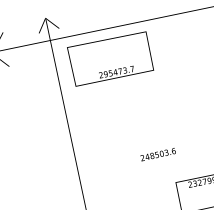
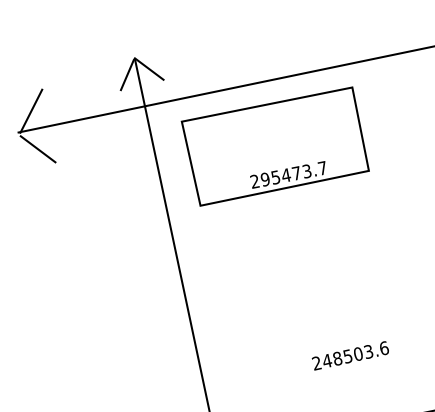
text: (157, 154) -> (348, 355), moved

